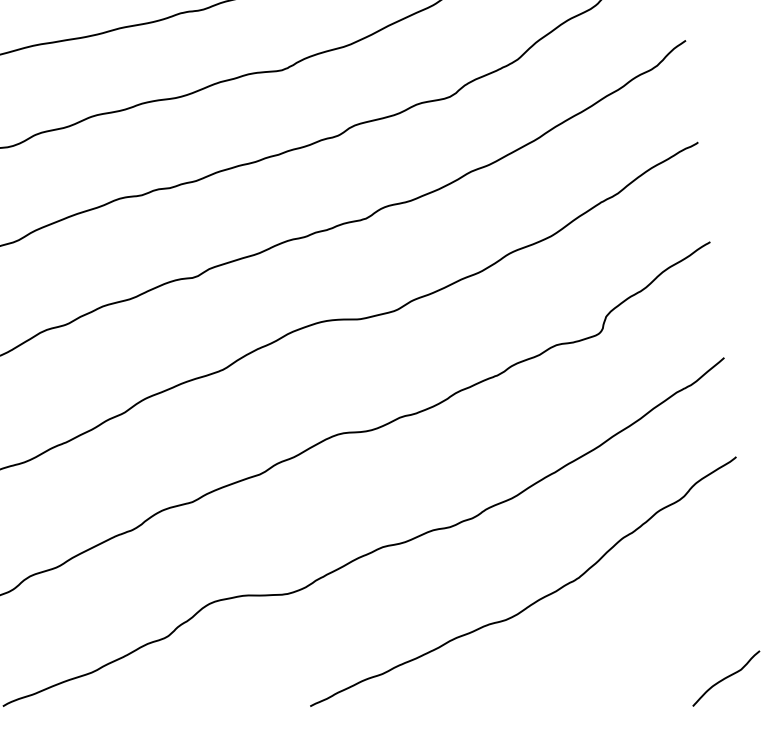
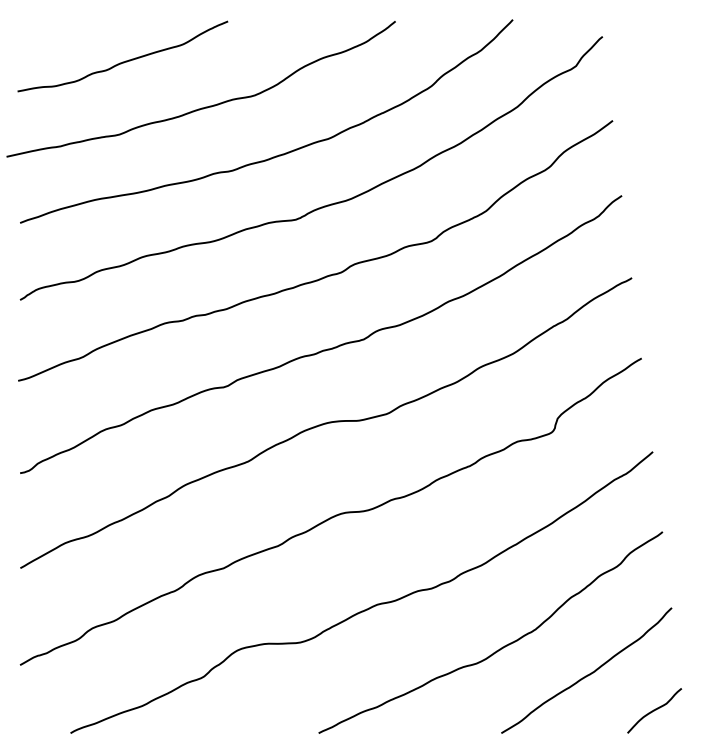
curve: (643, 633) -> (587, 674), added

